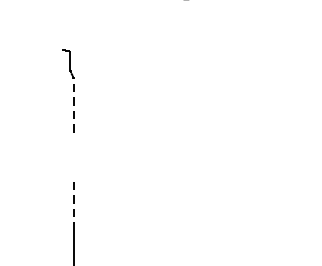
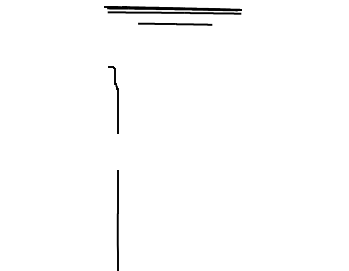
line: (73, 105) -> (117, 111), dashed -> solid
line: (73, 203) -> (117, 191), dashed -> solid

